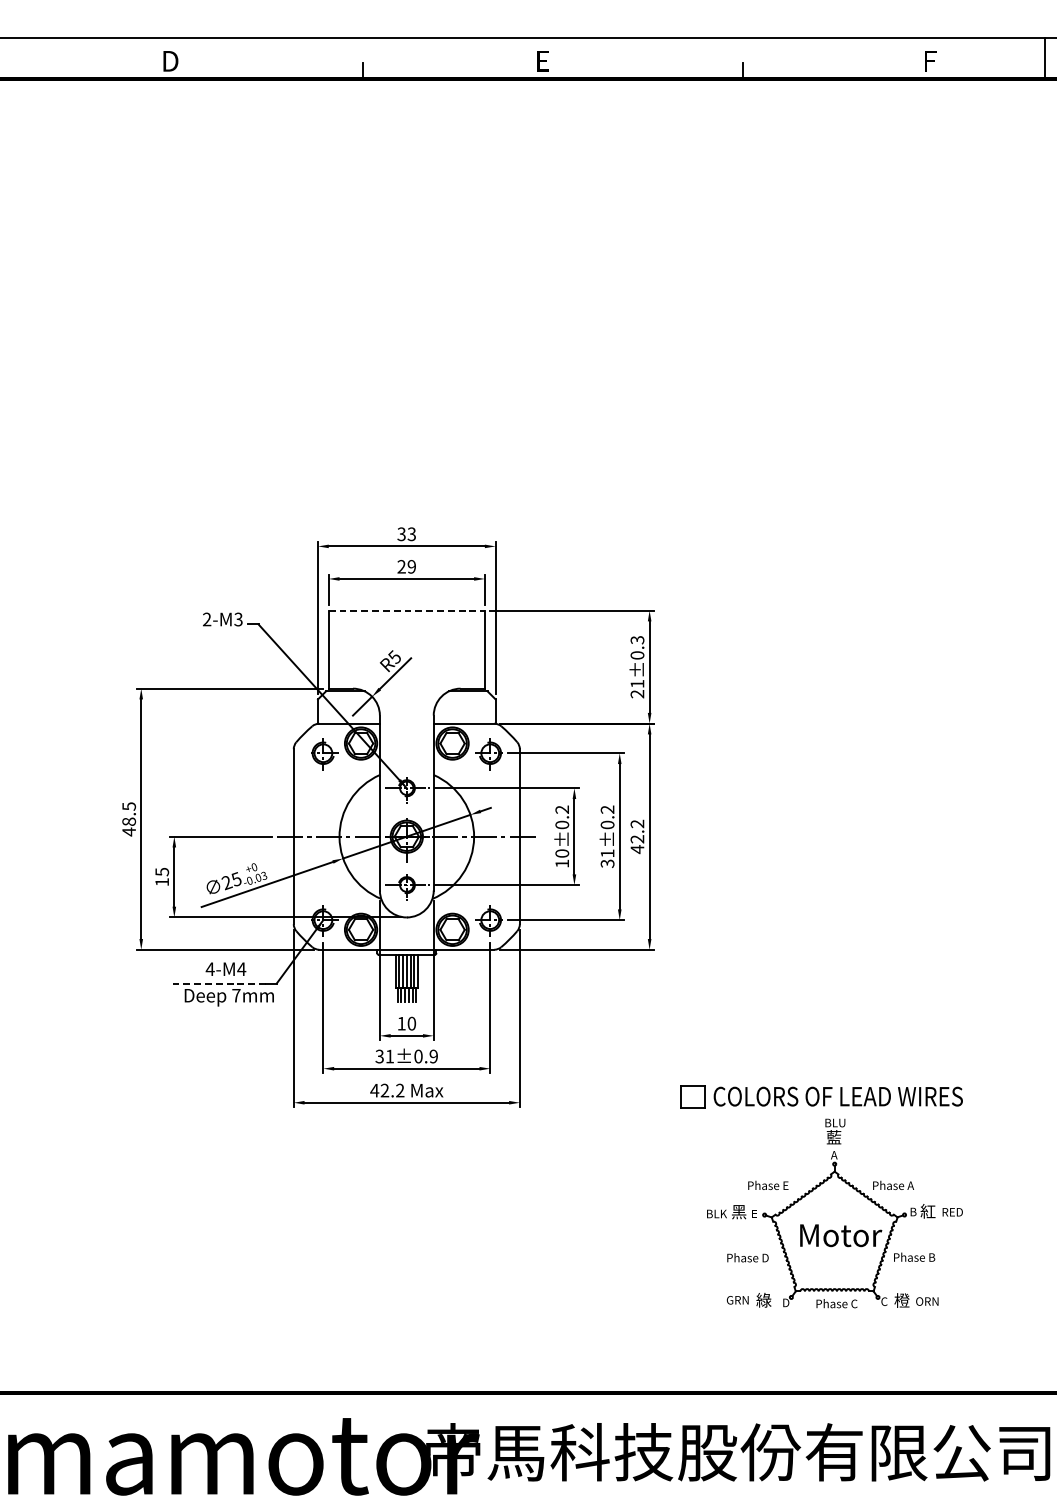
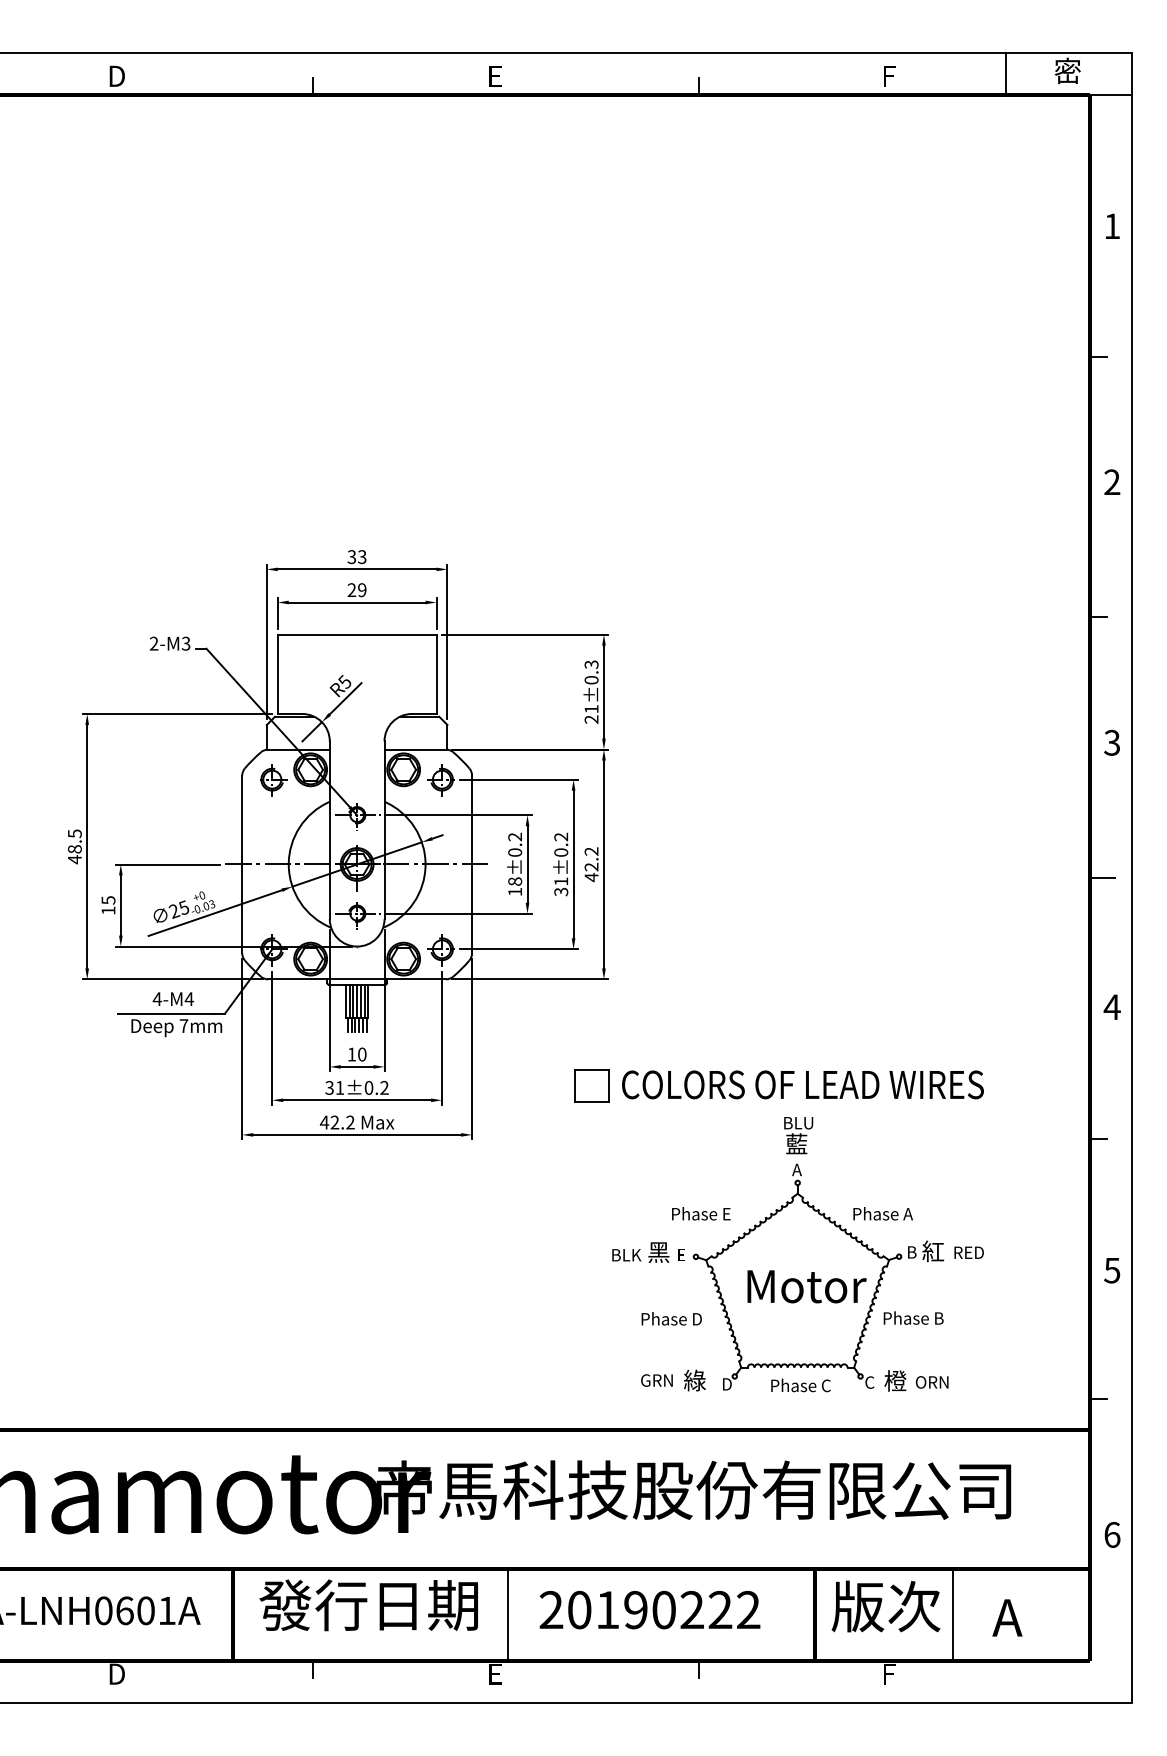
line: (407, 610) -> (357, 634), dashed -> solid
text: (561, 853) -> (514, 881), 10±0.2 -> 18±0.2
line: (218, 983) -> (165, 1013), dashed -> solid
text: (433, 1056) -> (384, 1087), 31±0.9 -> 31±0.2
part: (821, 1196) -> (778, 1230), size x1.43

